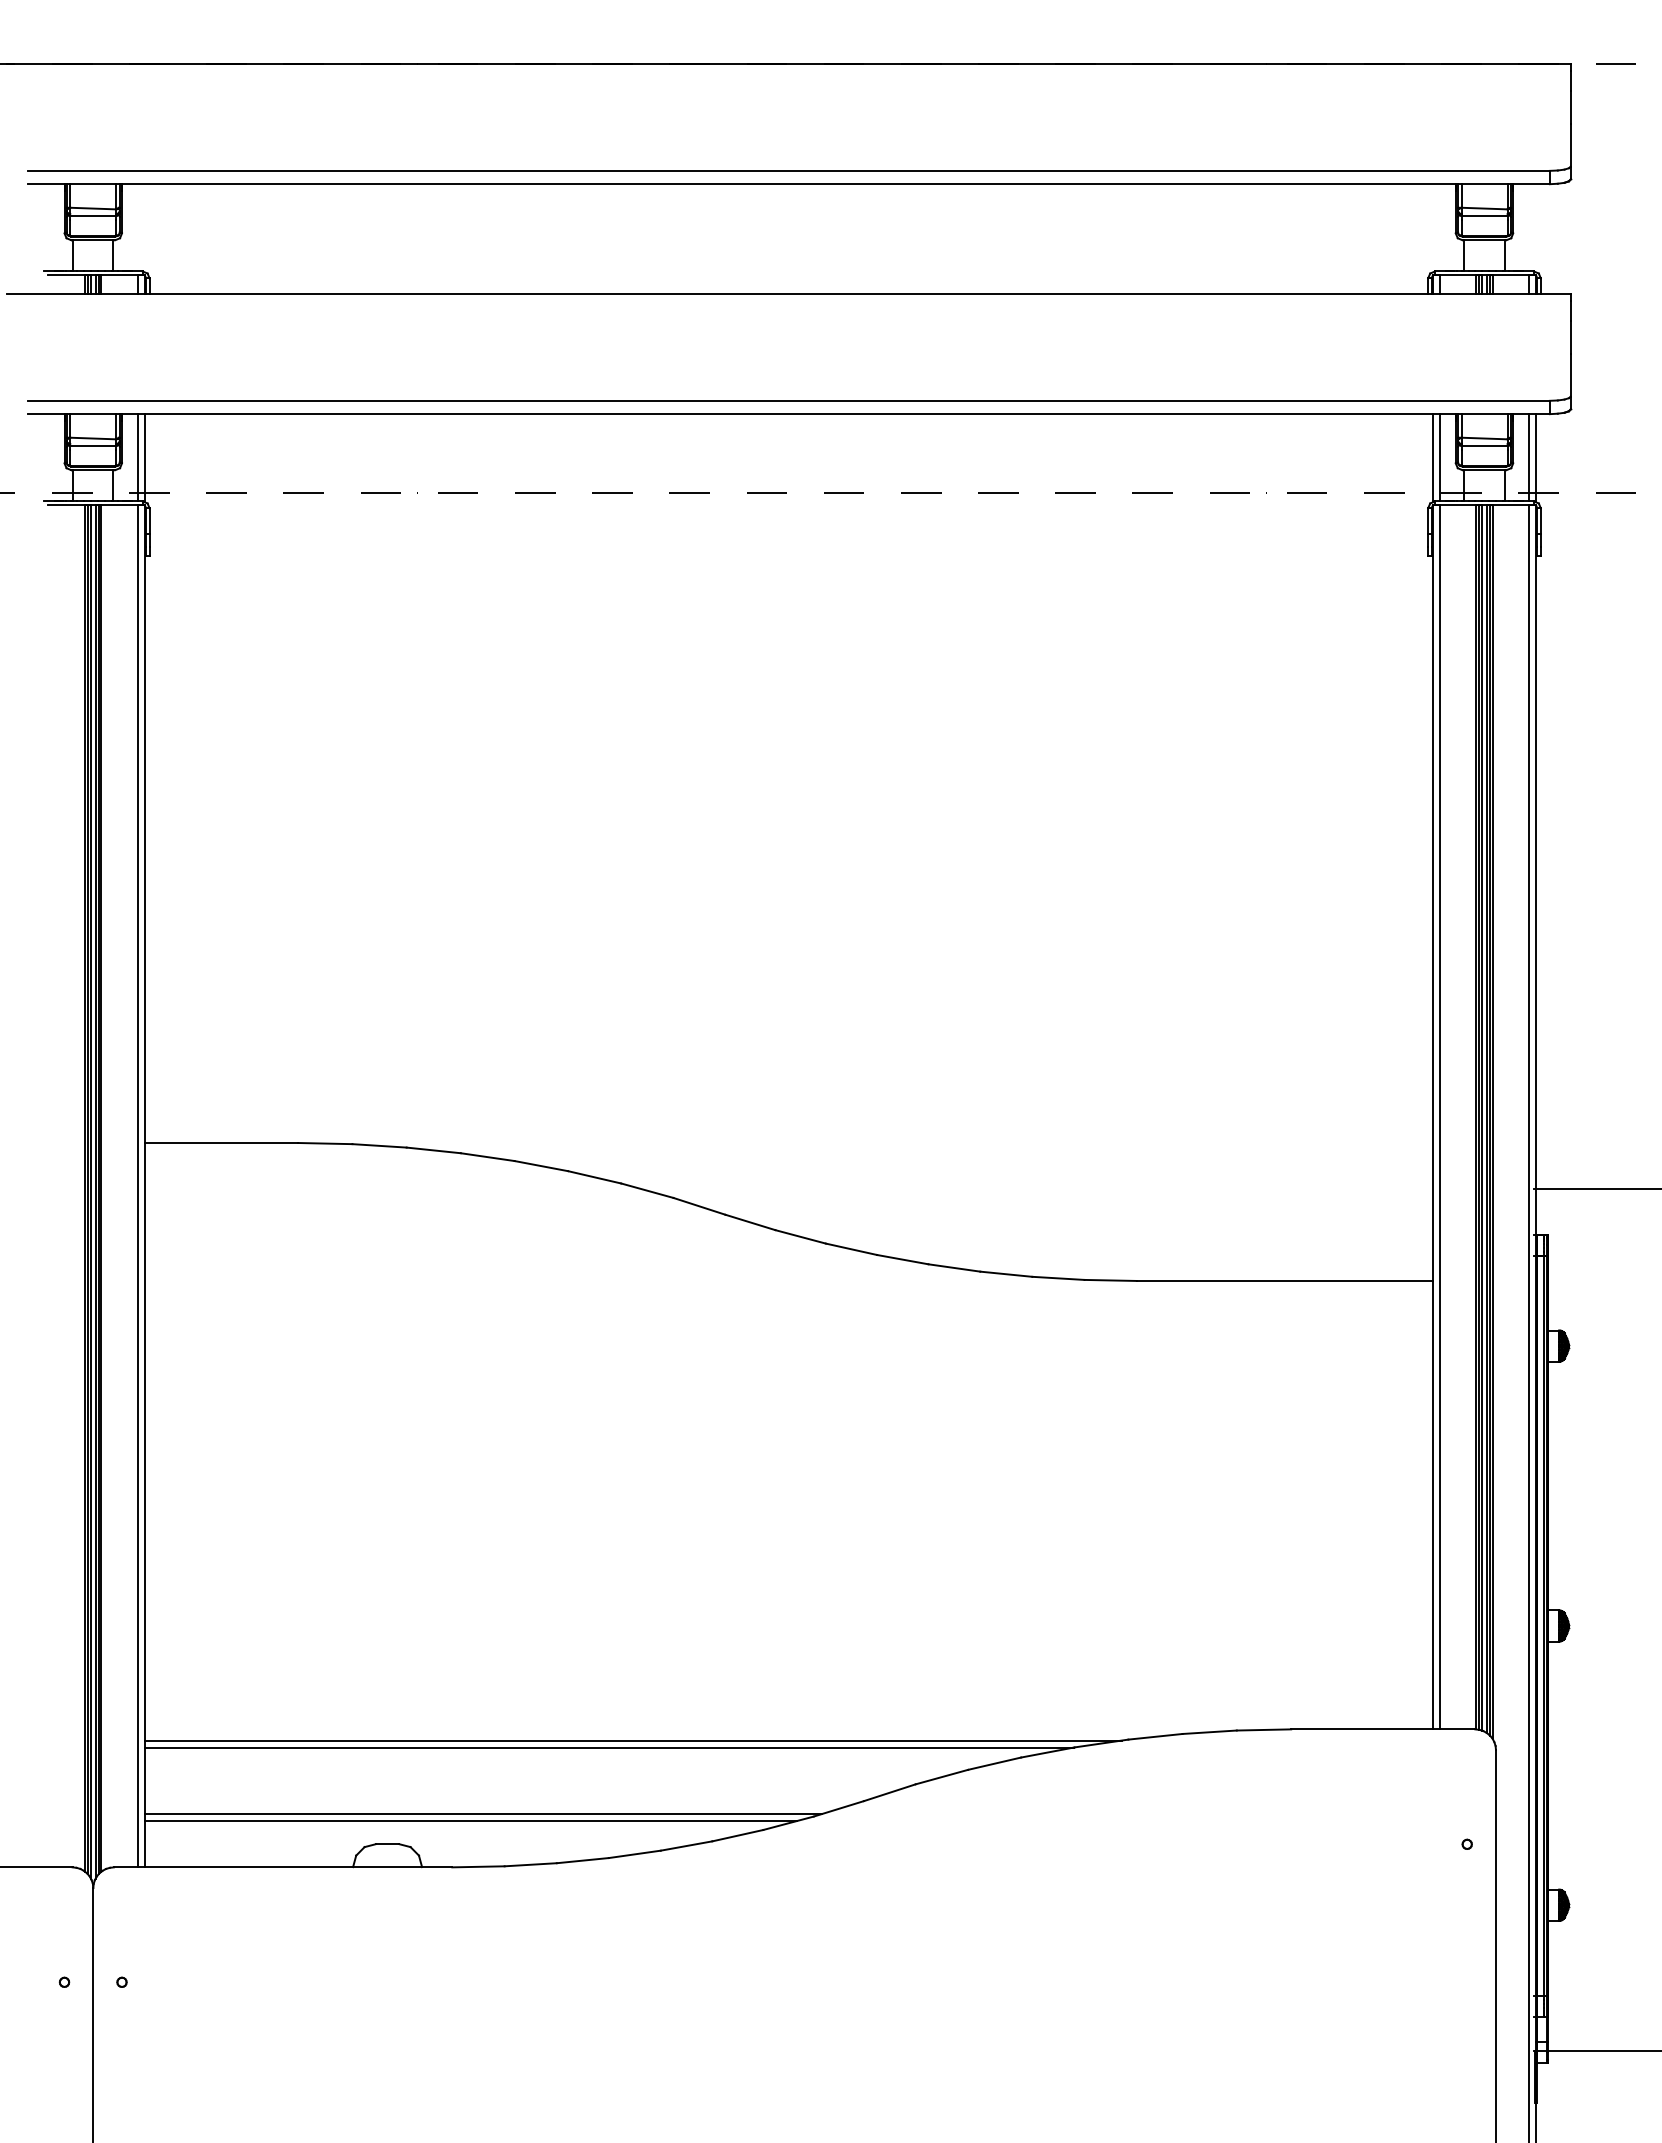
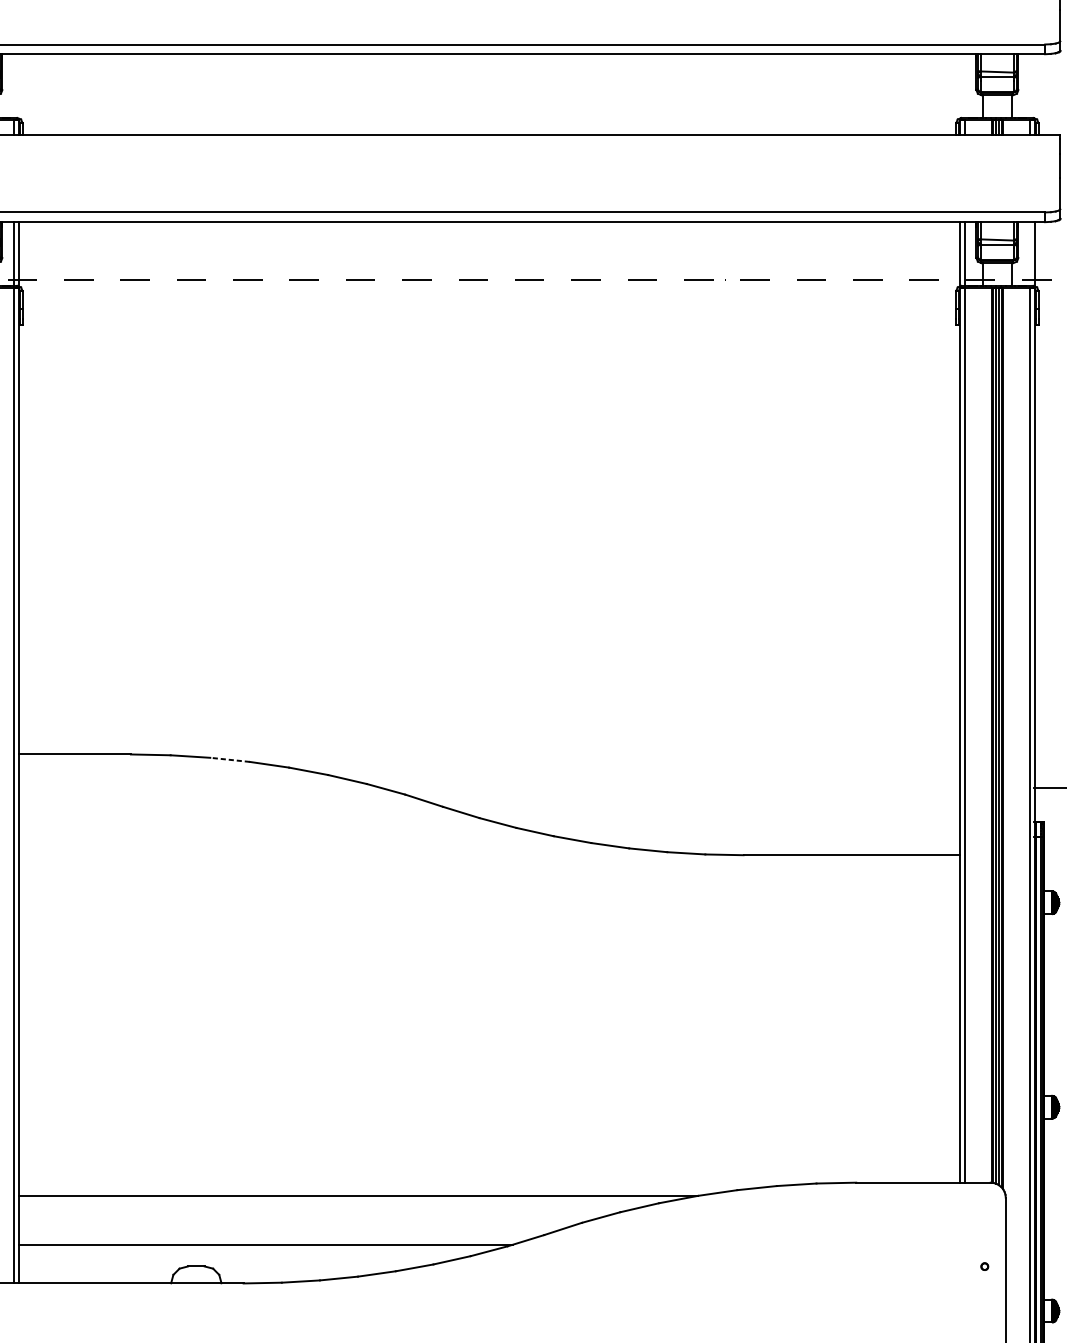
line: (1529, 457) -> (1030, 253), removed
line: (433, 1150) -> (229, 759), solid -> dashed
line: (633, 1740) -> (375, 1190), removed
line: (470, 1821) -> (256, 1249), removed

